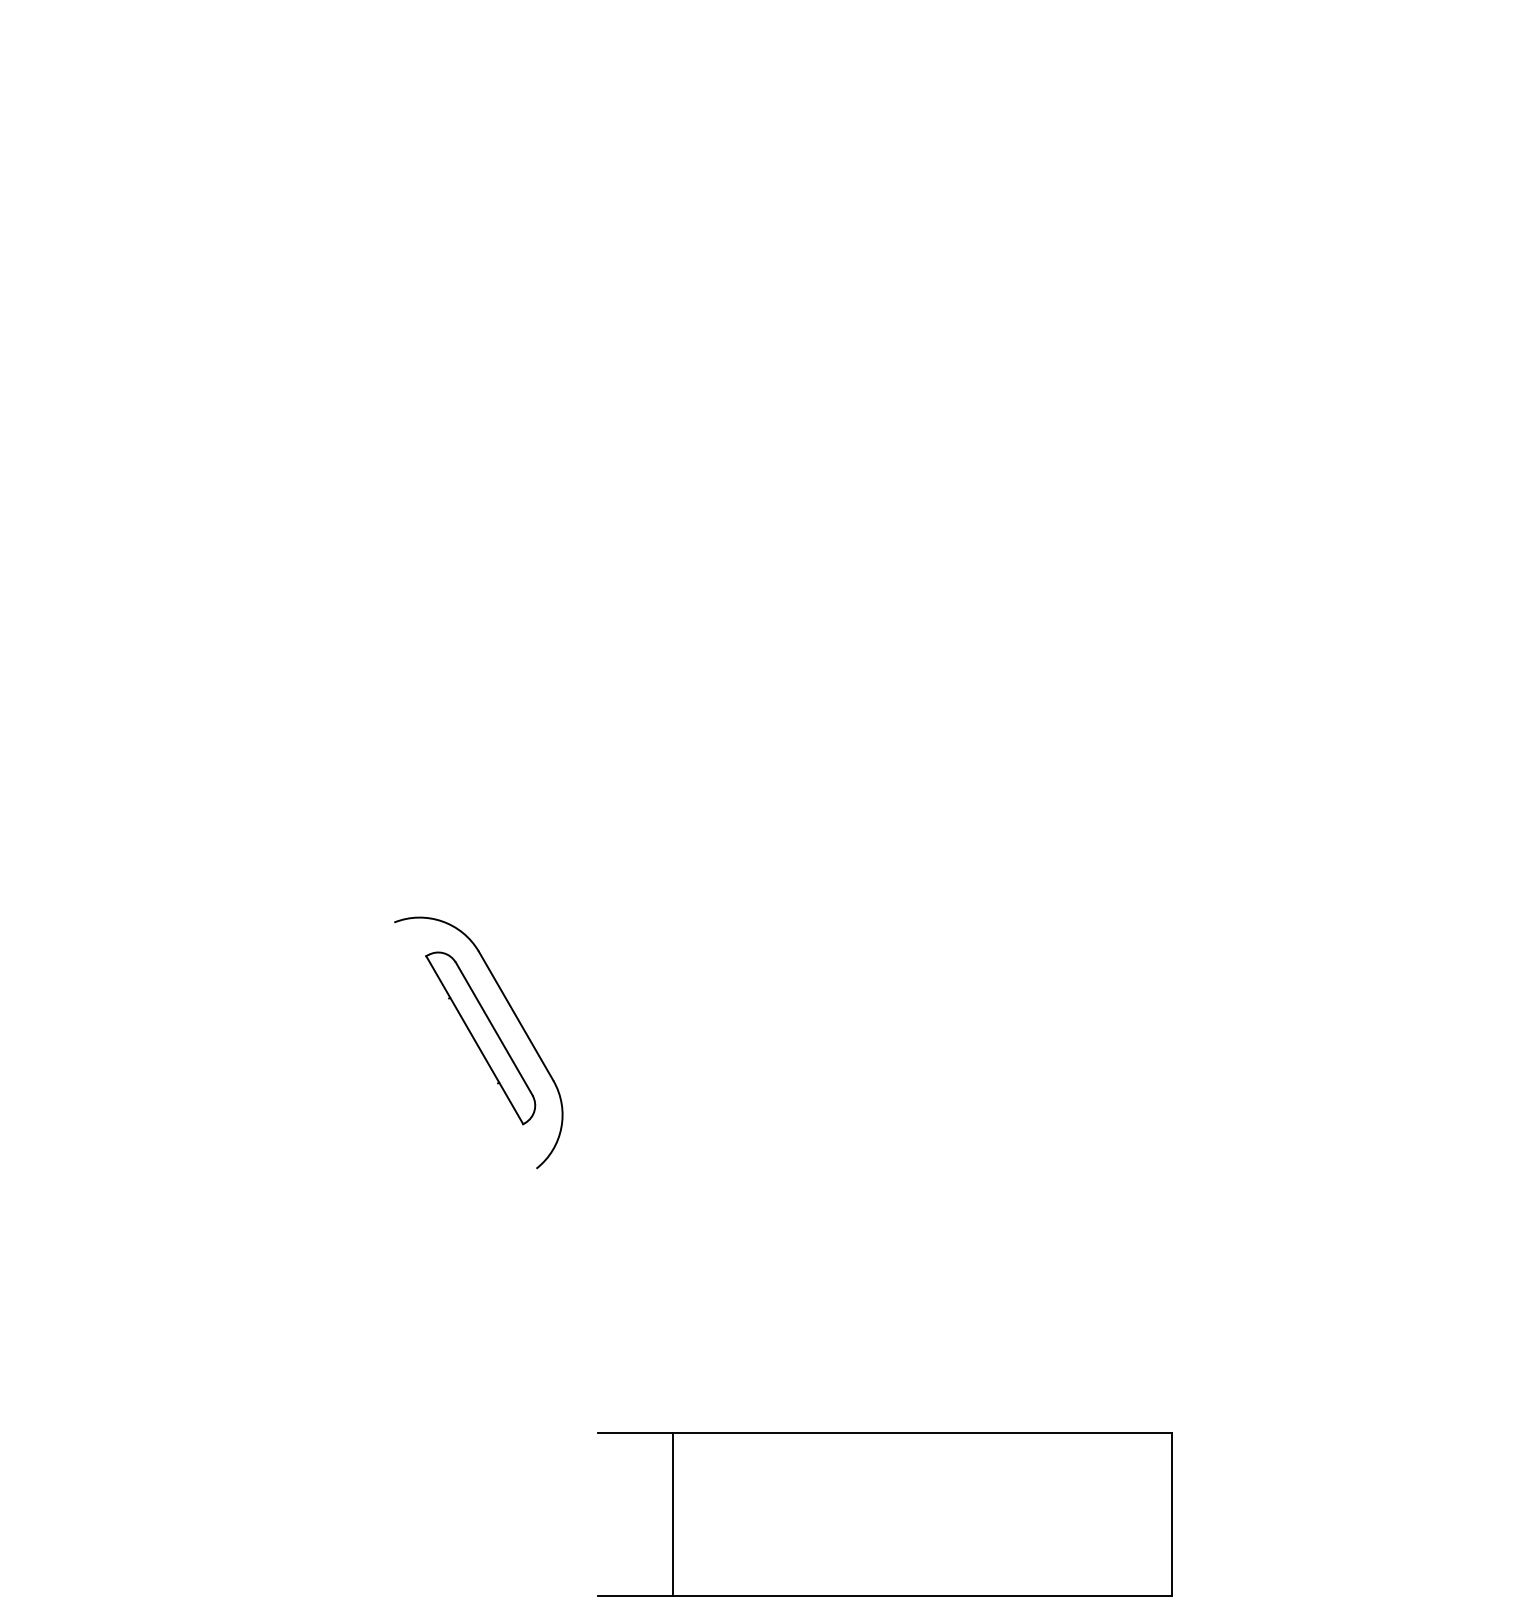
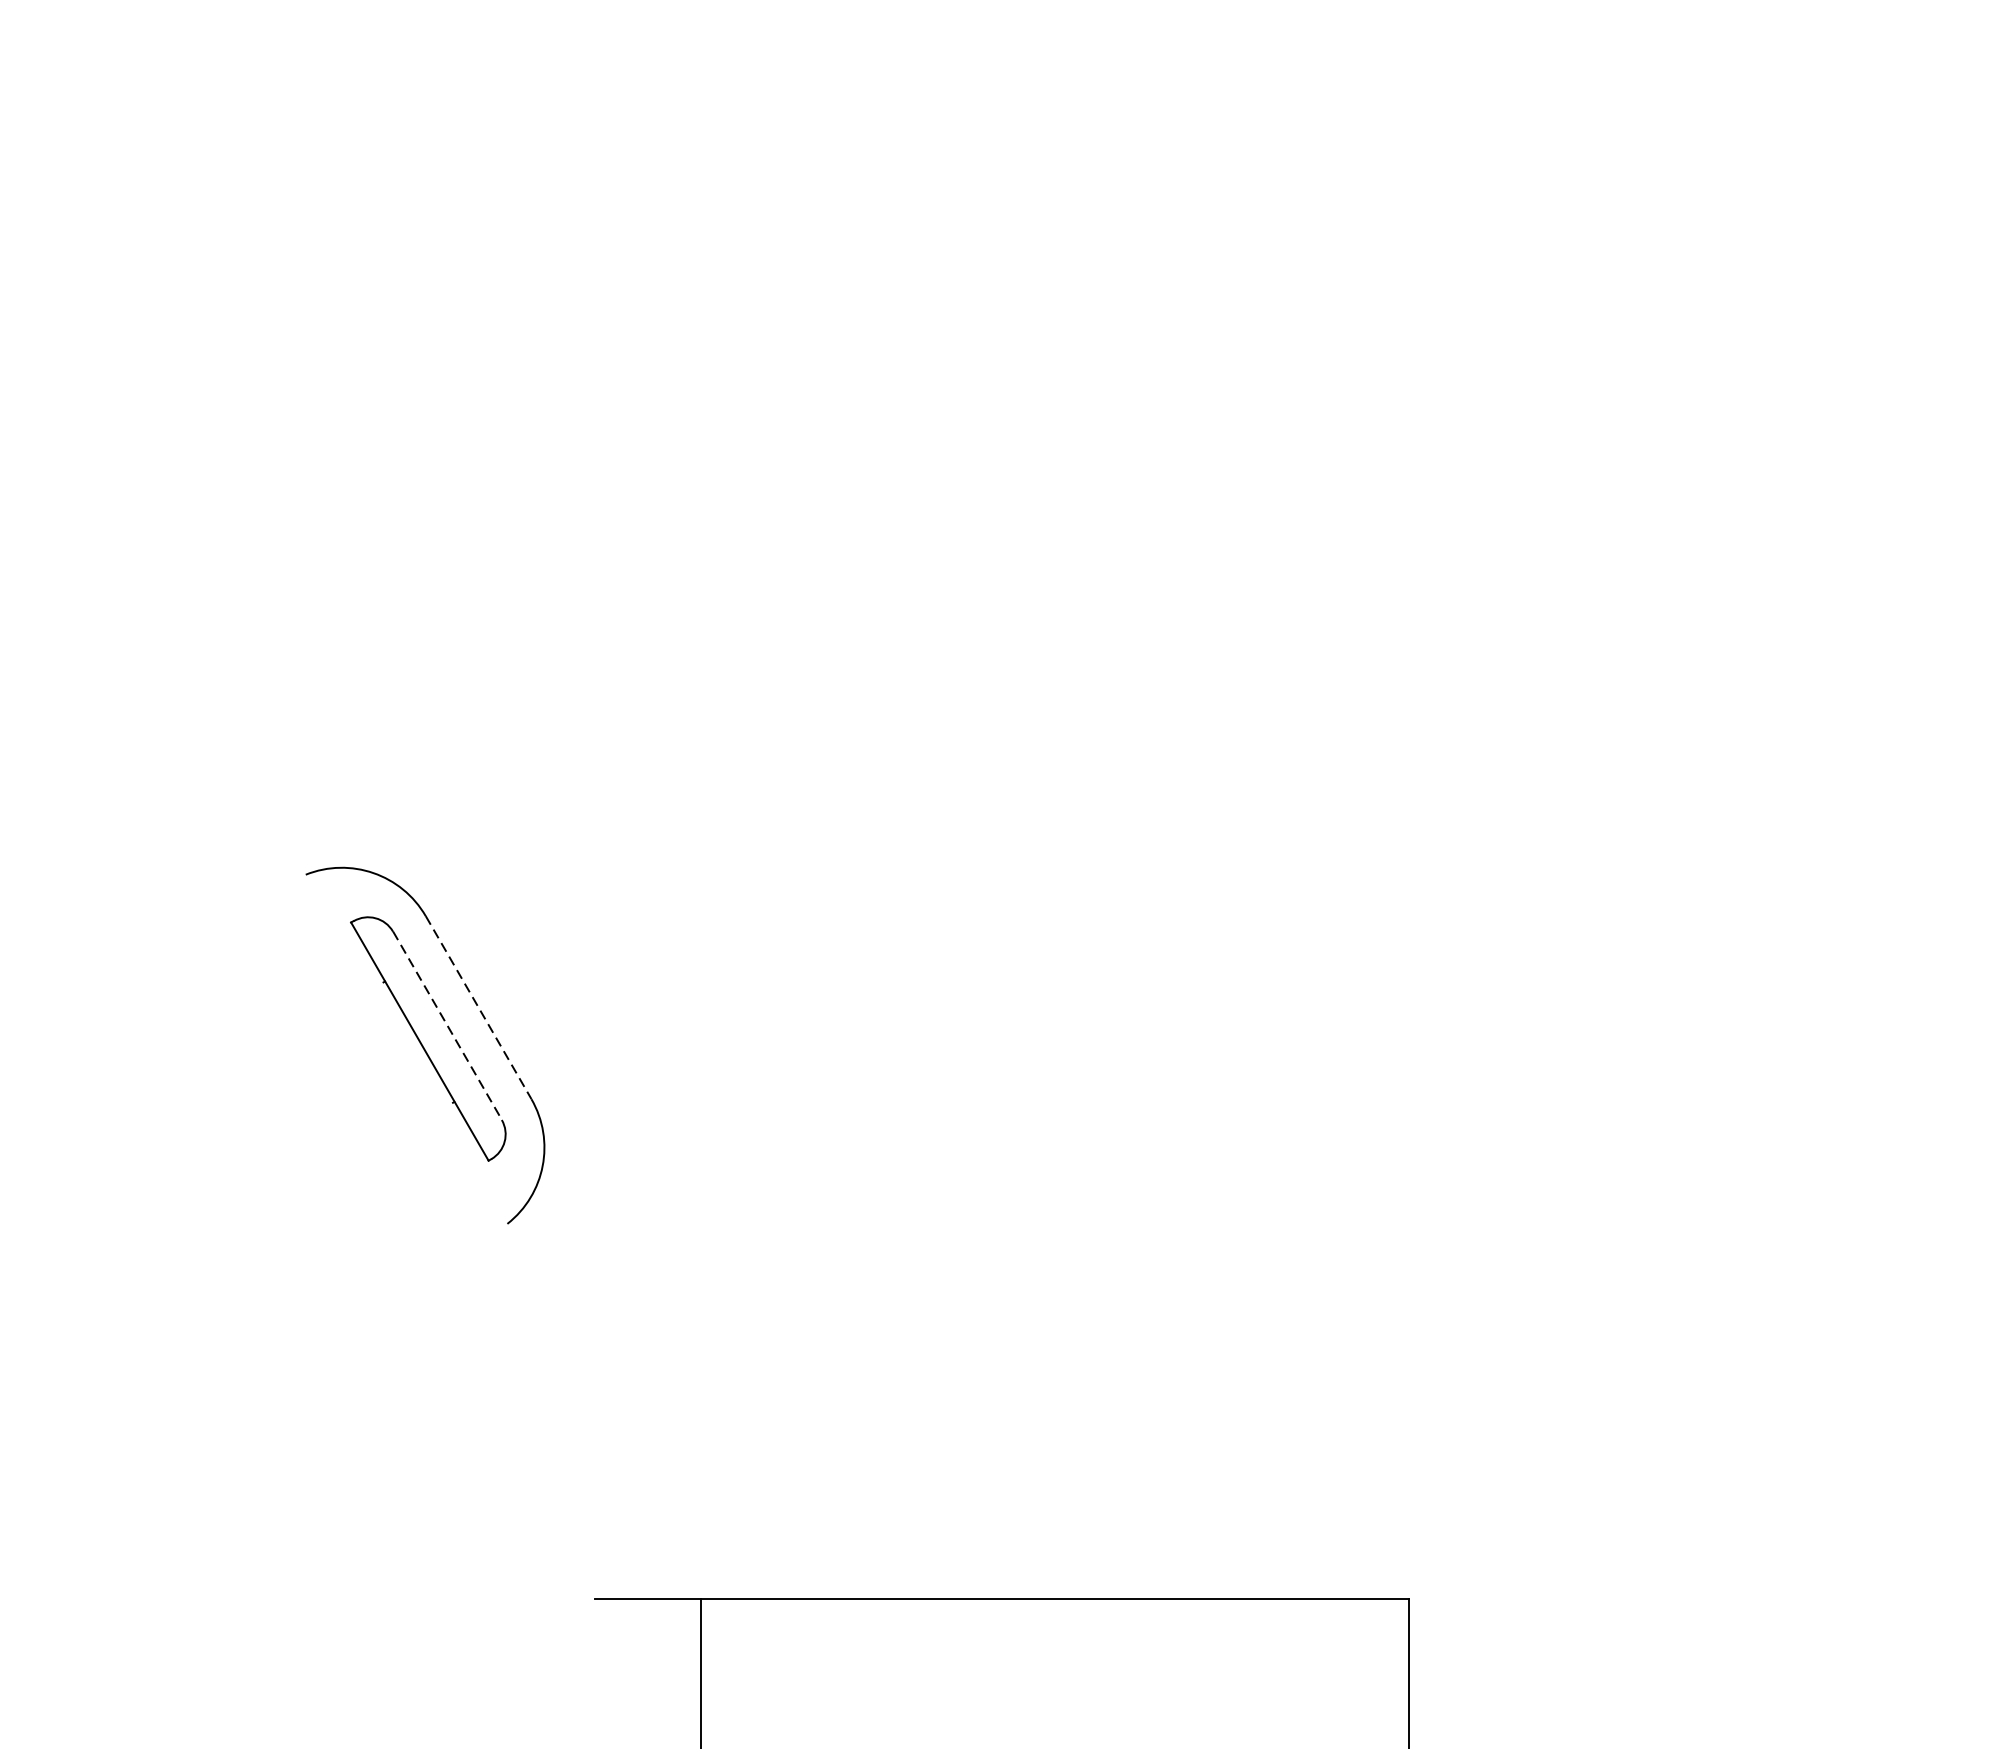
line: (516, 1016) -> (479, 1008), solid -> dashed
line: (494, 1028) -> (447, 1025), solid -> dashed

